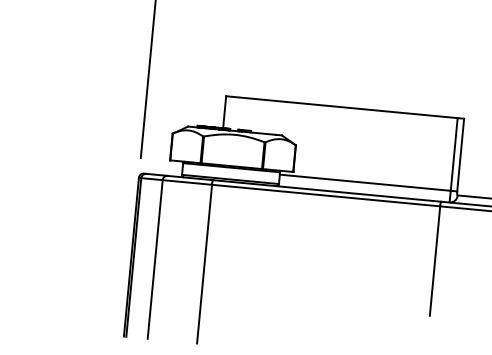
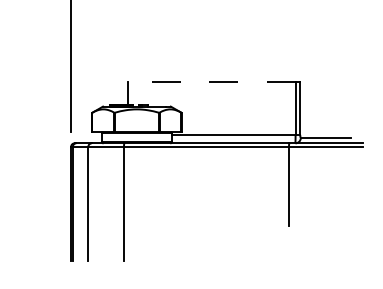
line: (341, 107) -> (211, 82), solid -> dashed

